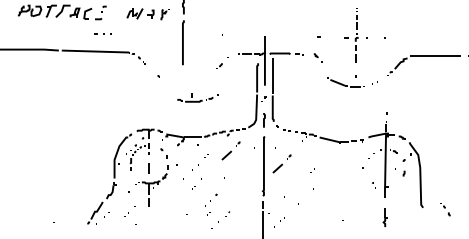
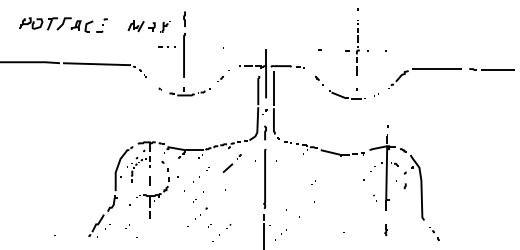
part: (102, 33) -> (166, 46), moved
part: (318, 57) -> (319, 80), moved
part: (197, 97) -> (189, 91), moved
part: (281, 163) -> (282, 176), removed
part: (211, 199) -> (201, 213), moved
part: (445, 208) -> (434, 233), moved
part: (384, 216) -> (385, 229), size x0.62

